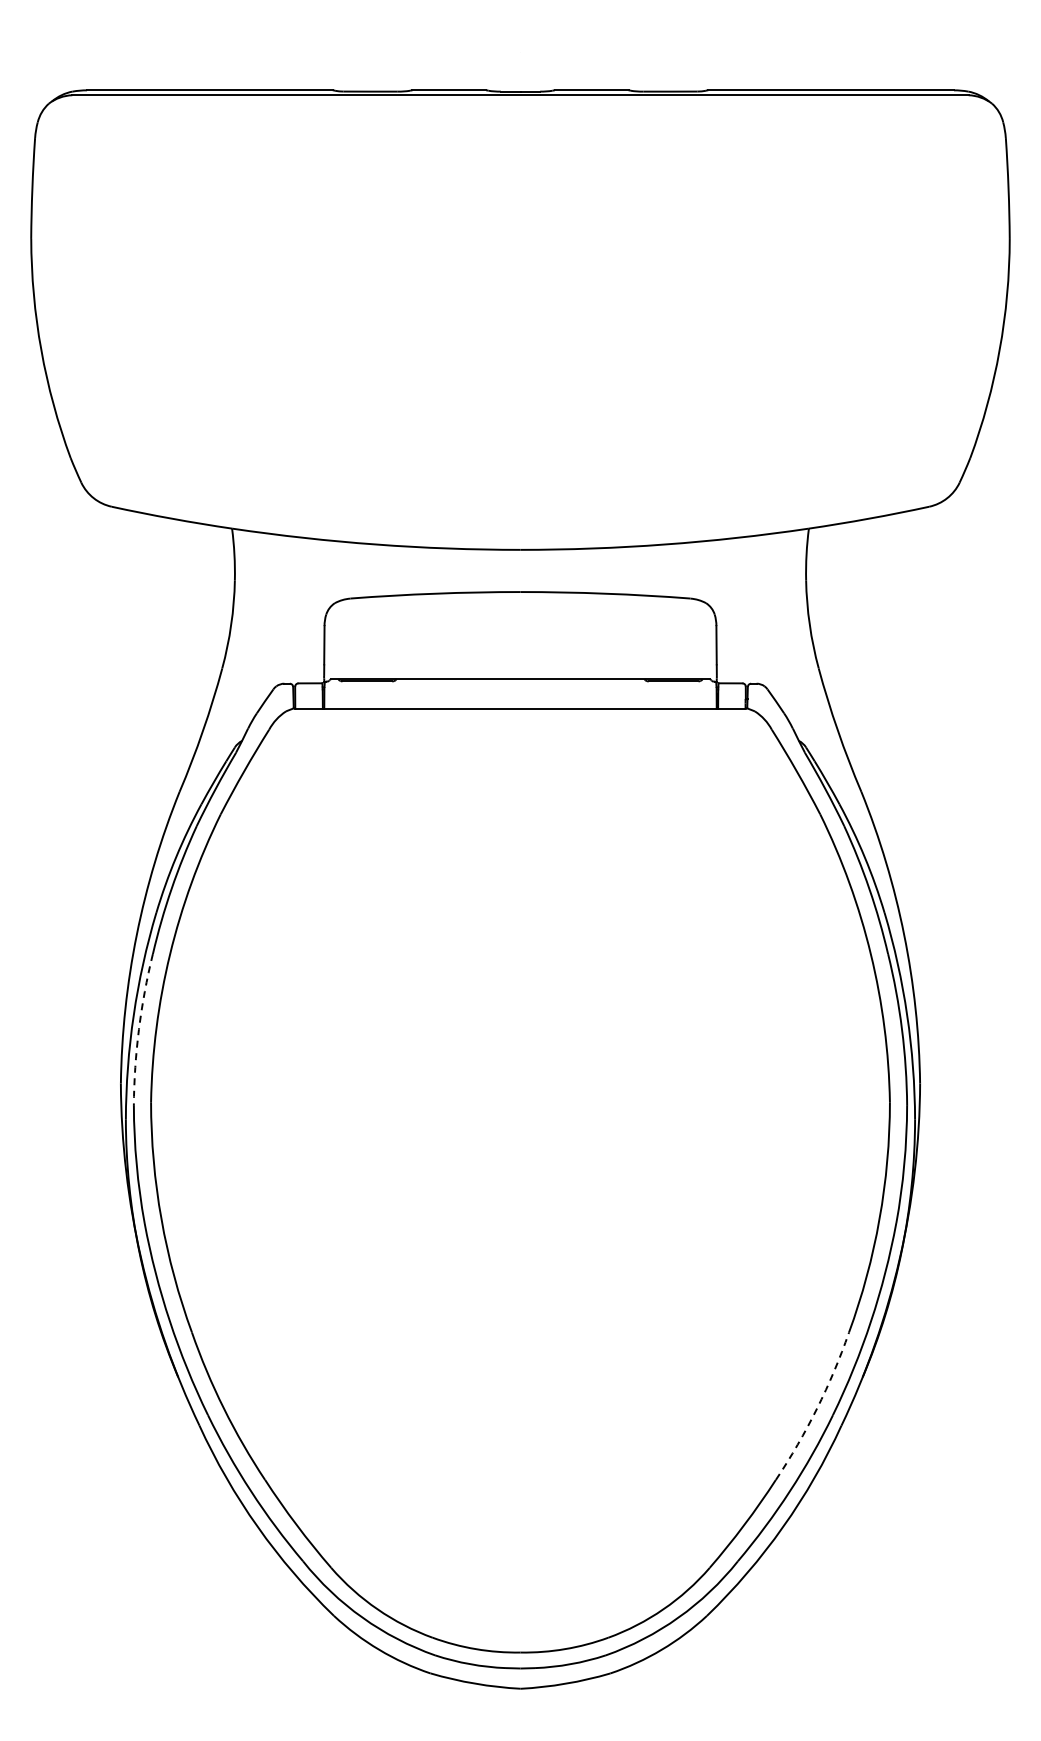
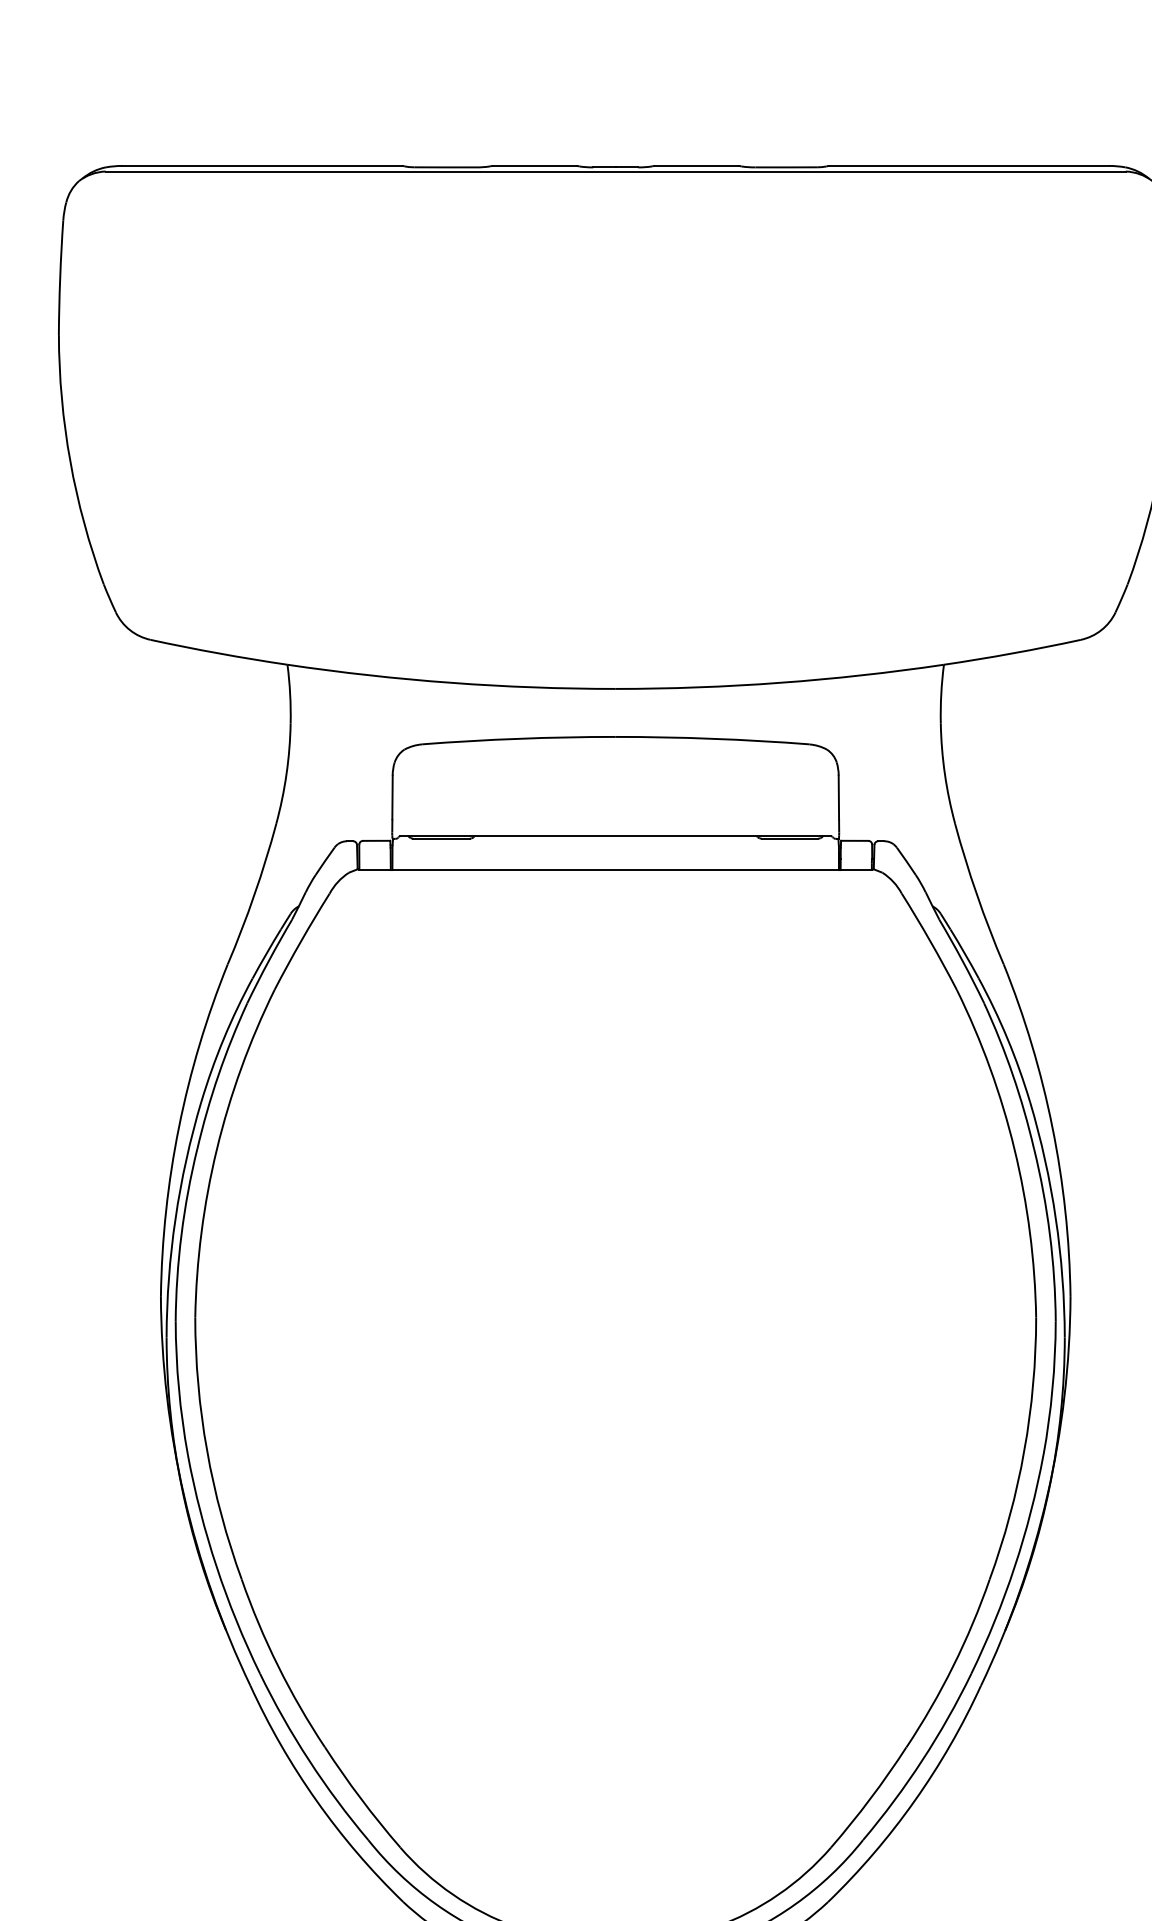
arc: (138, 1029) -> (180, 1234), dashed -> solid
arc: (817, 1408) -> (953, 1666), dashed -> solid

